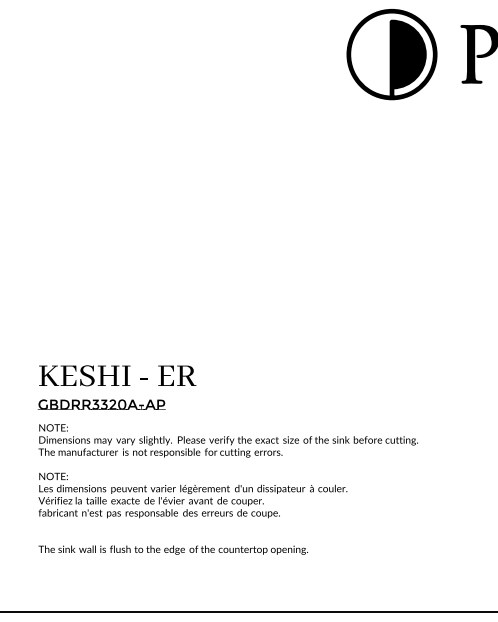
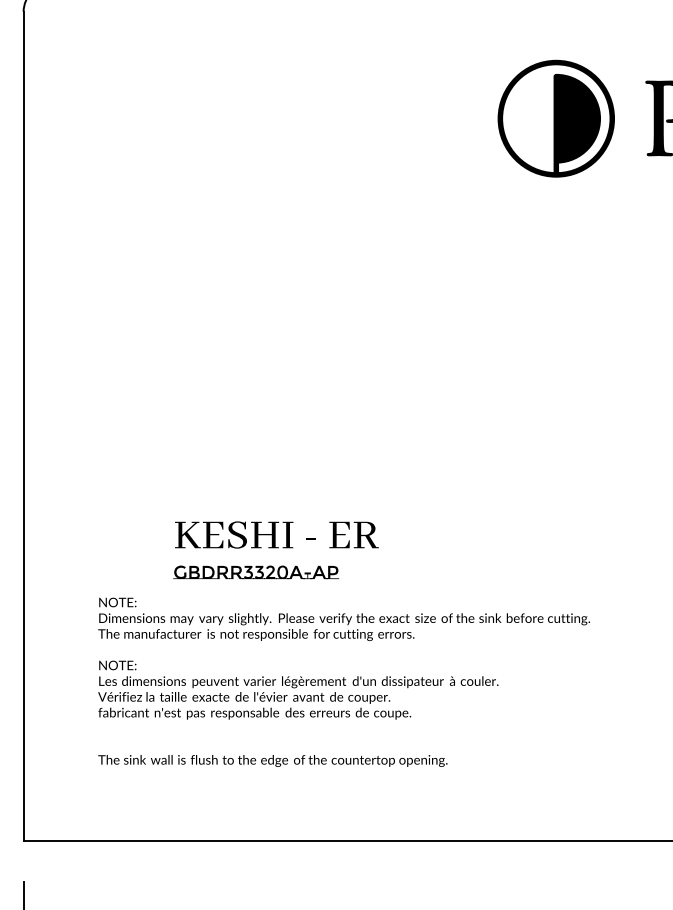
text: (116, 387) -> (275, 550), moved

